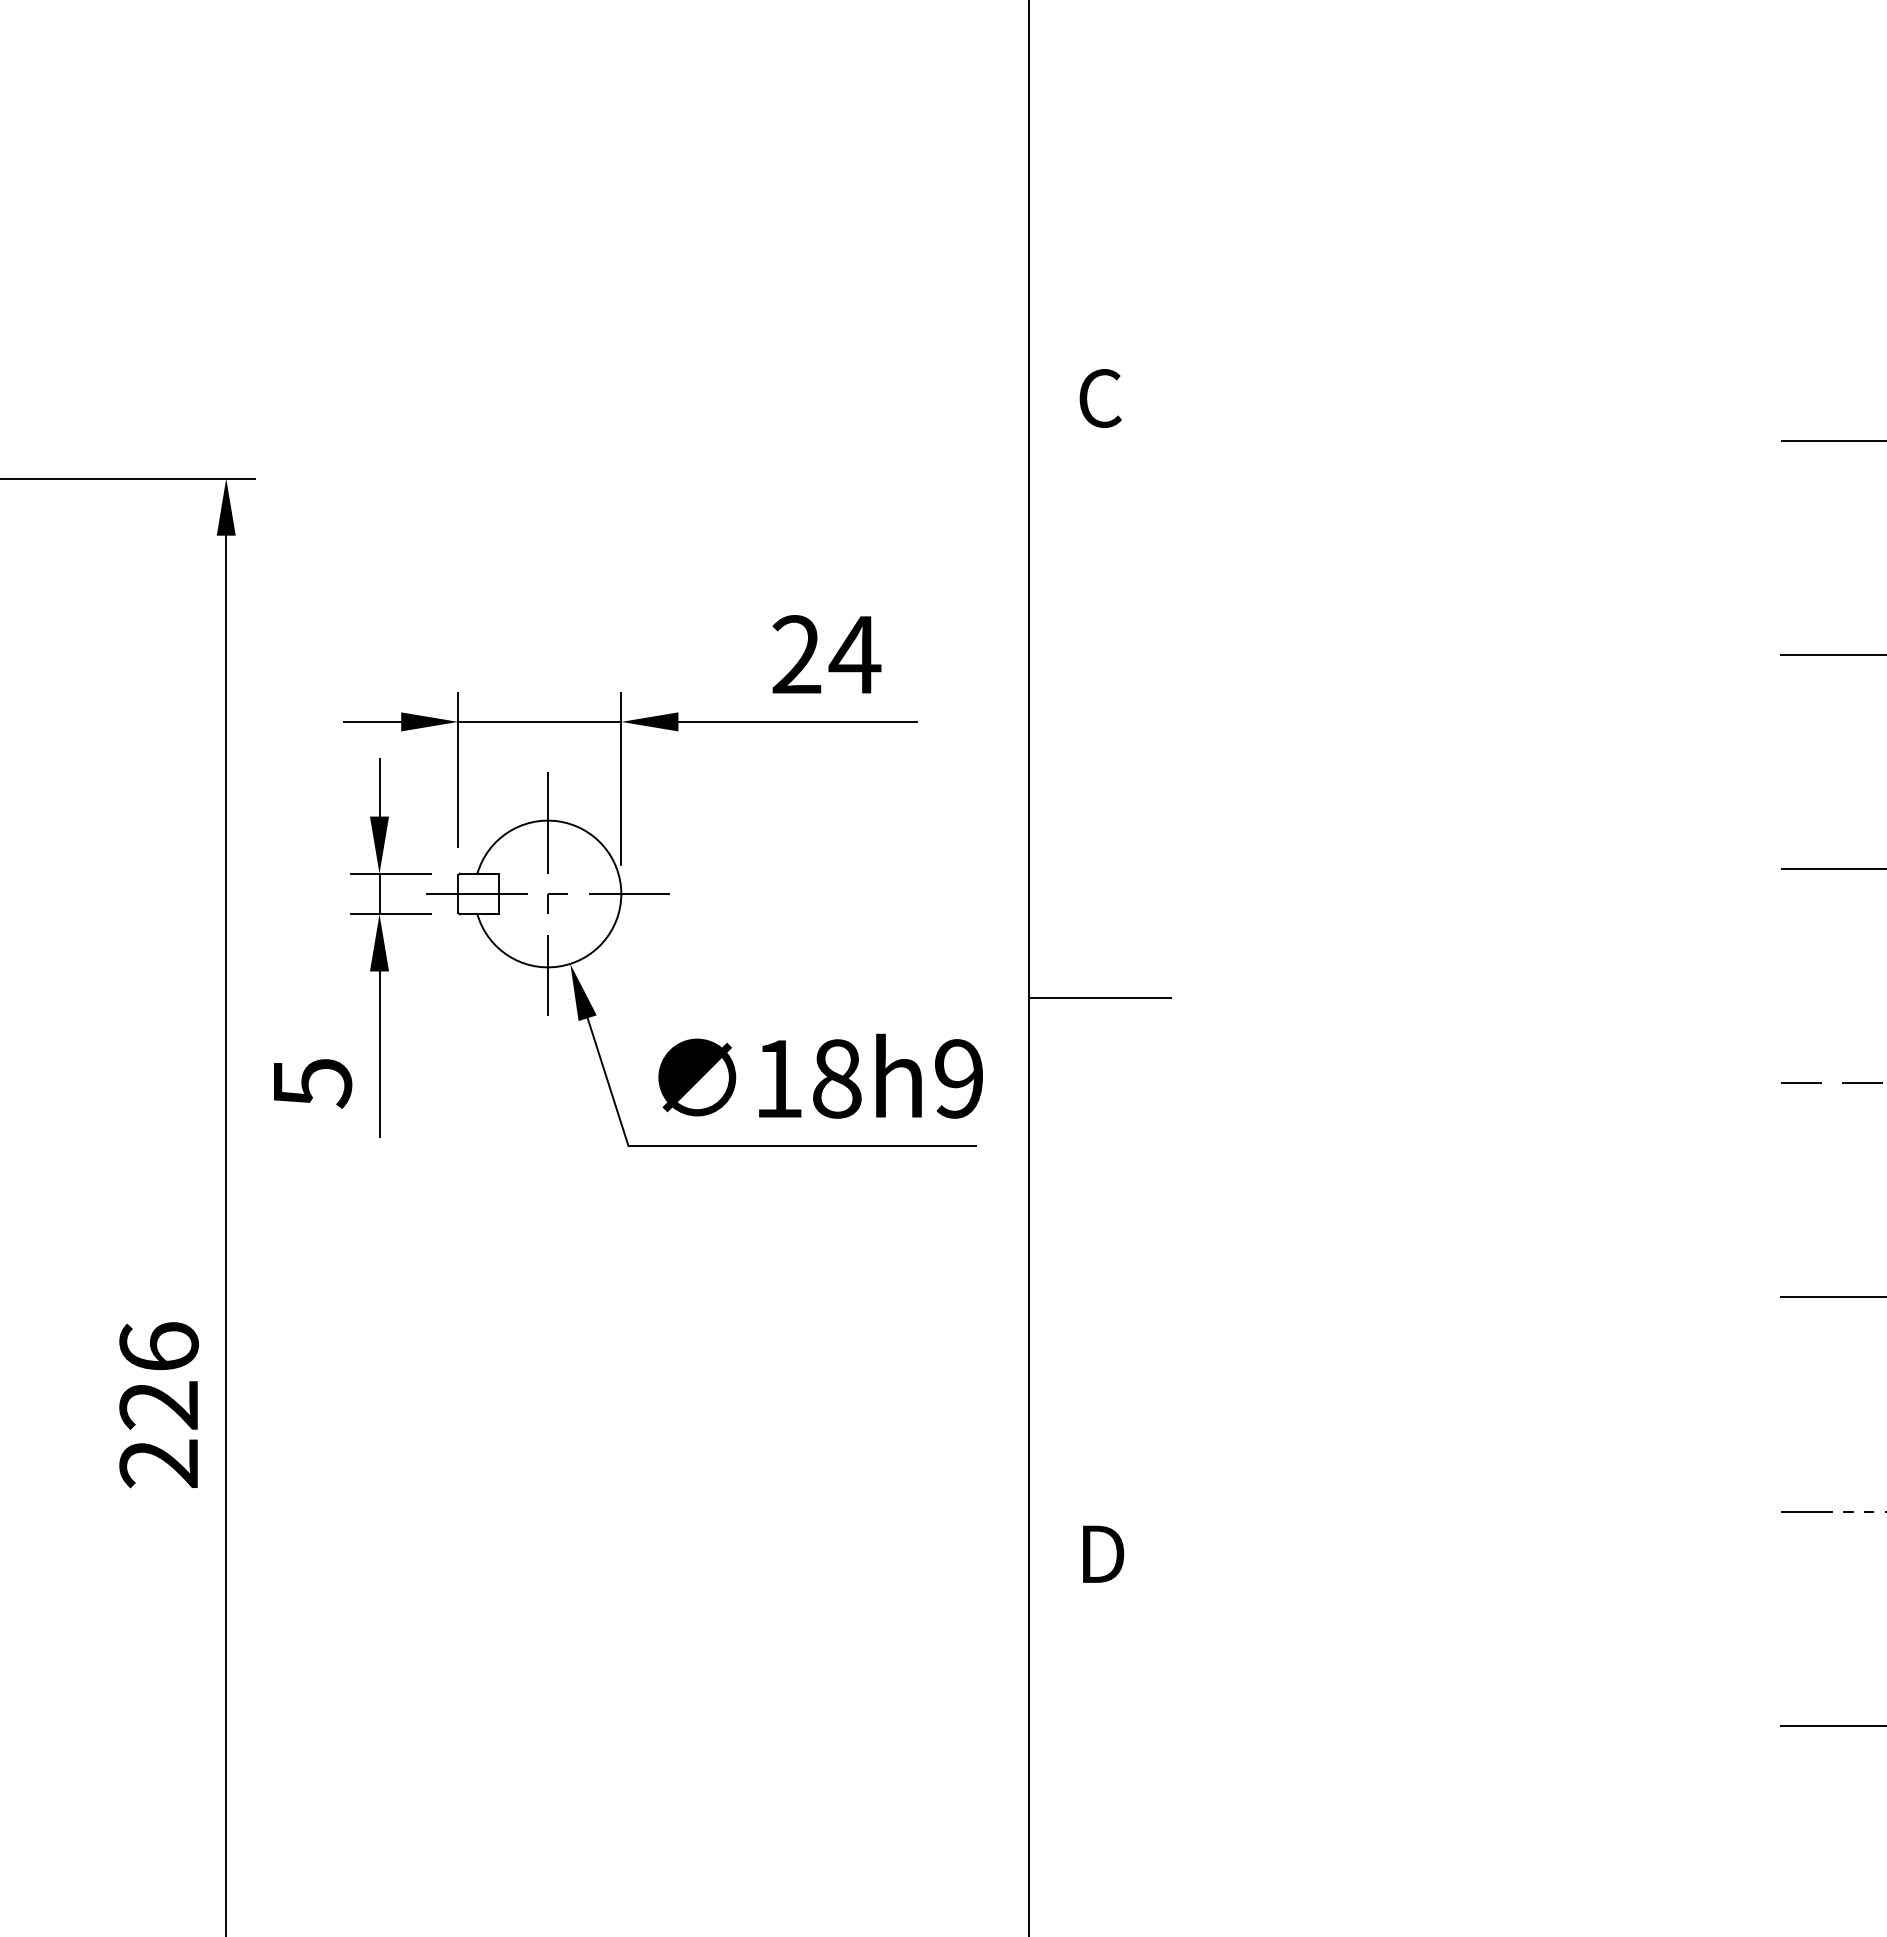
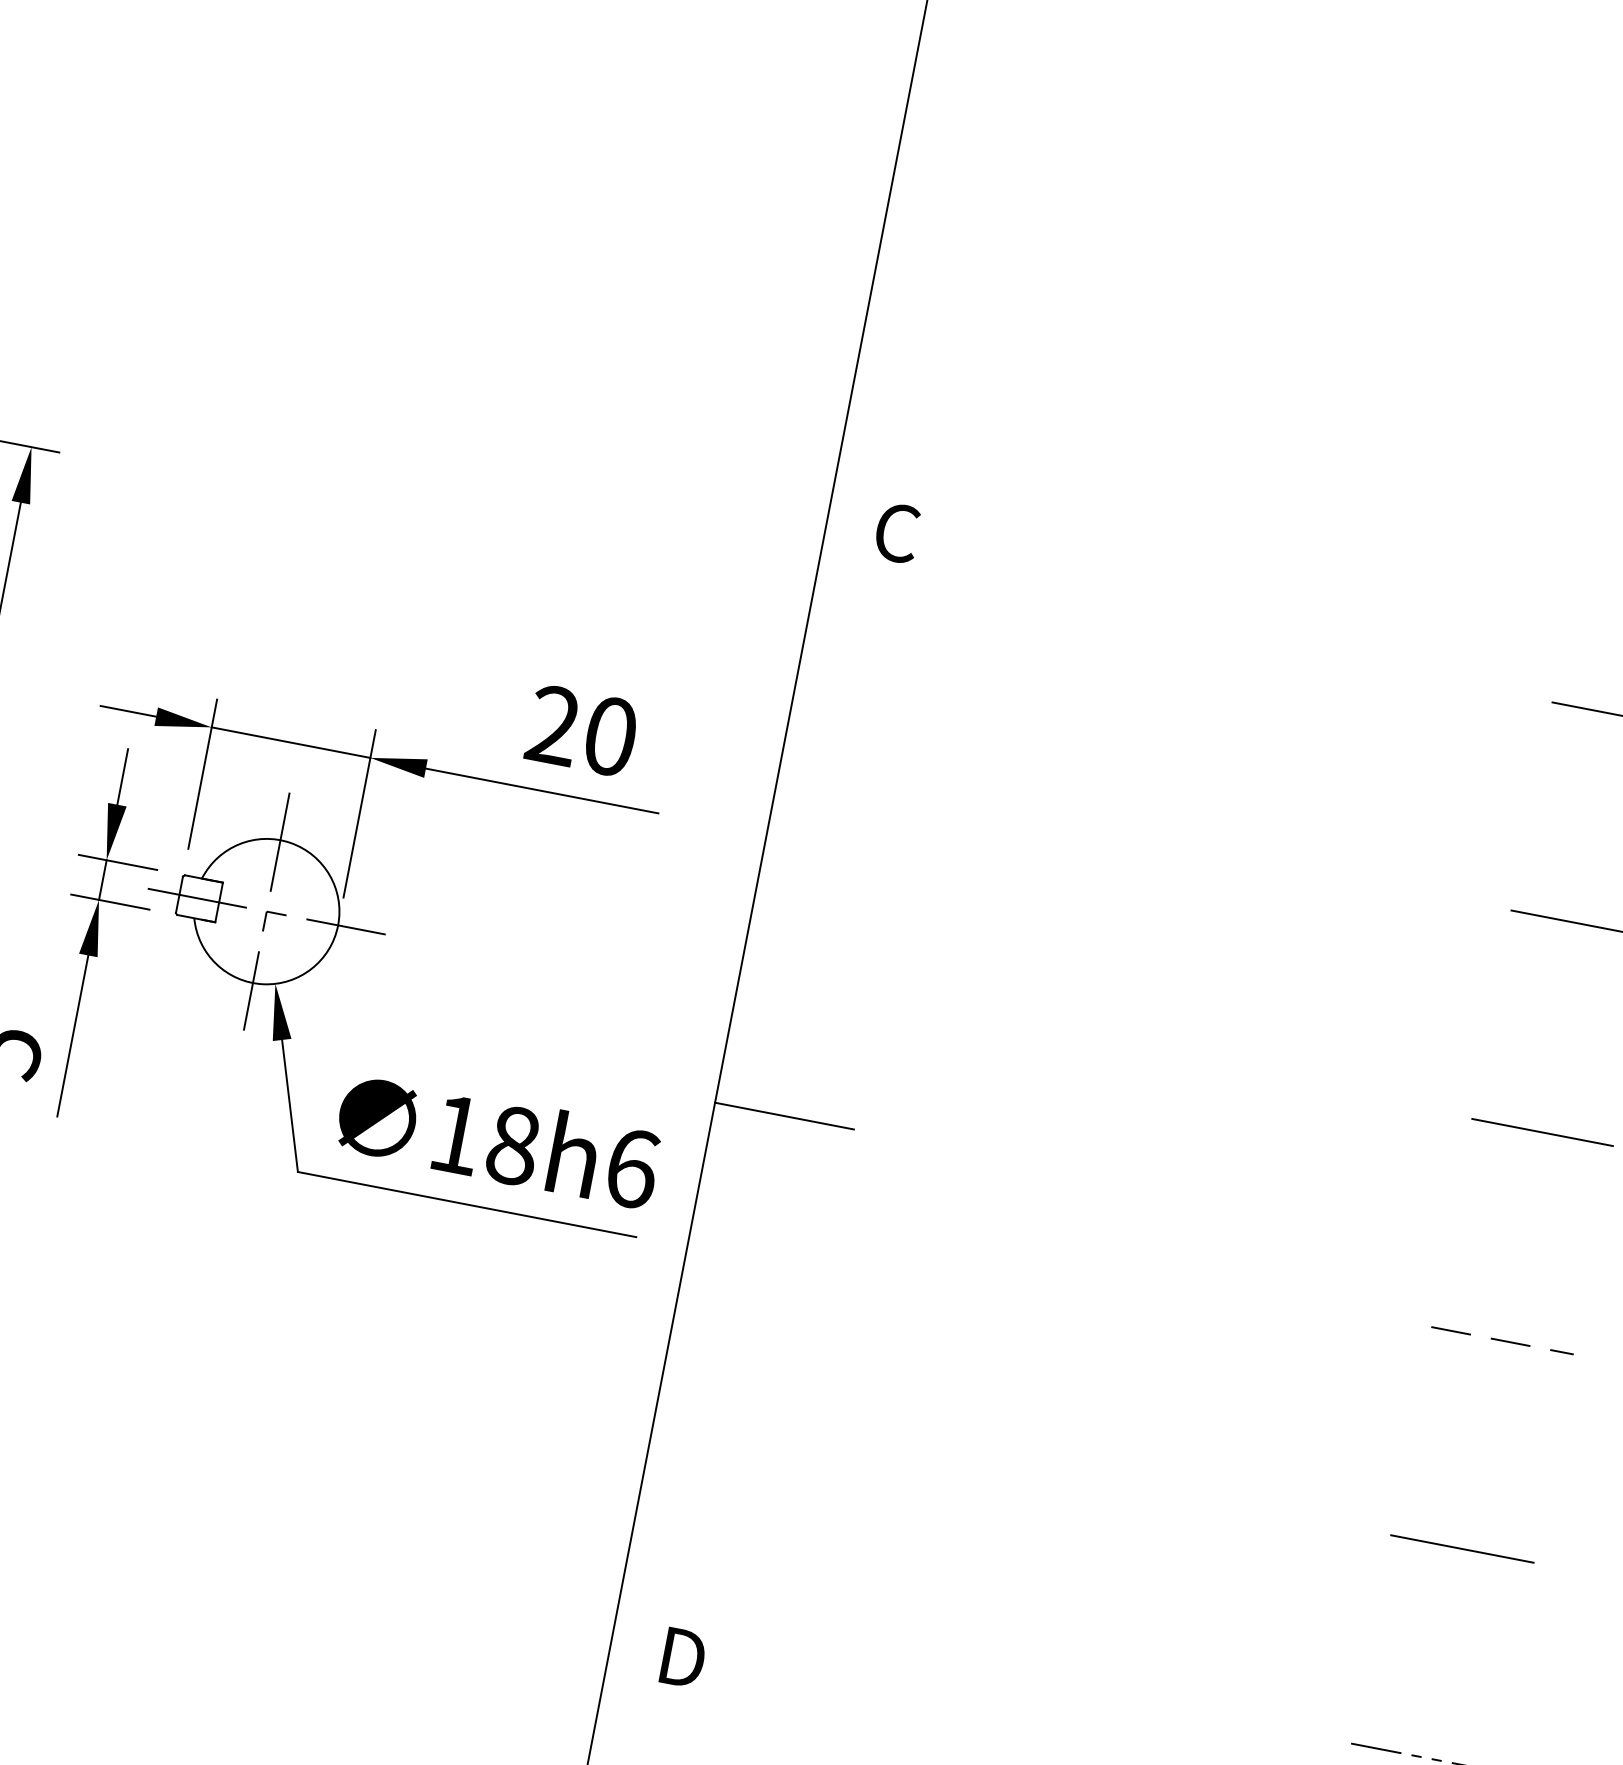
text: (854, 654) -> (609, 736), 24 -> 20
text: (959, 1078) -> (632, 1168), 18h9 -> 18h6

